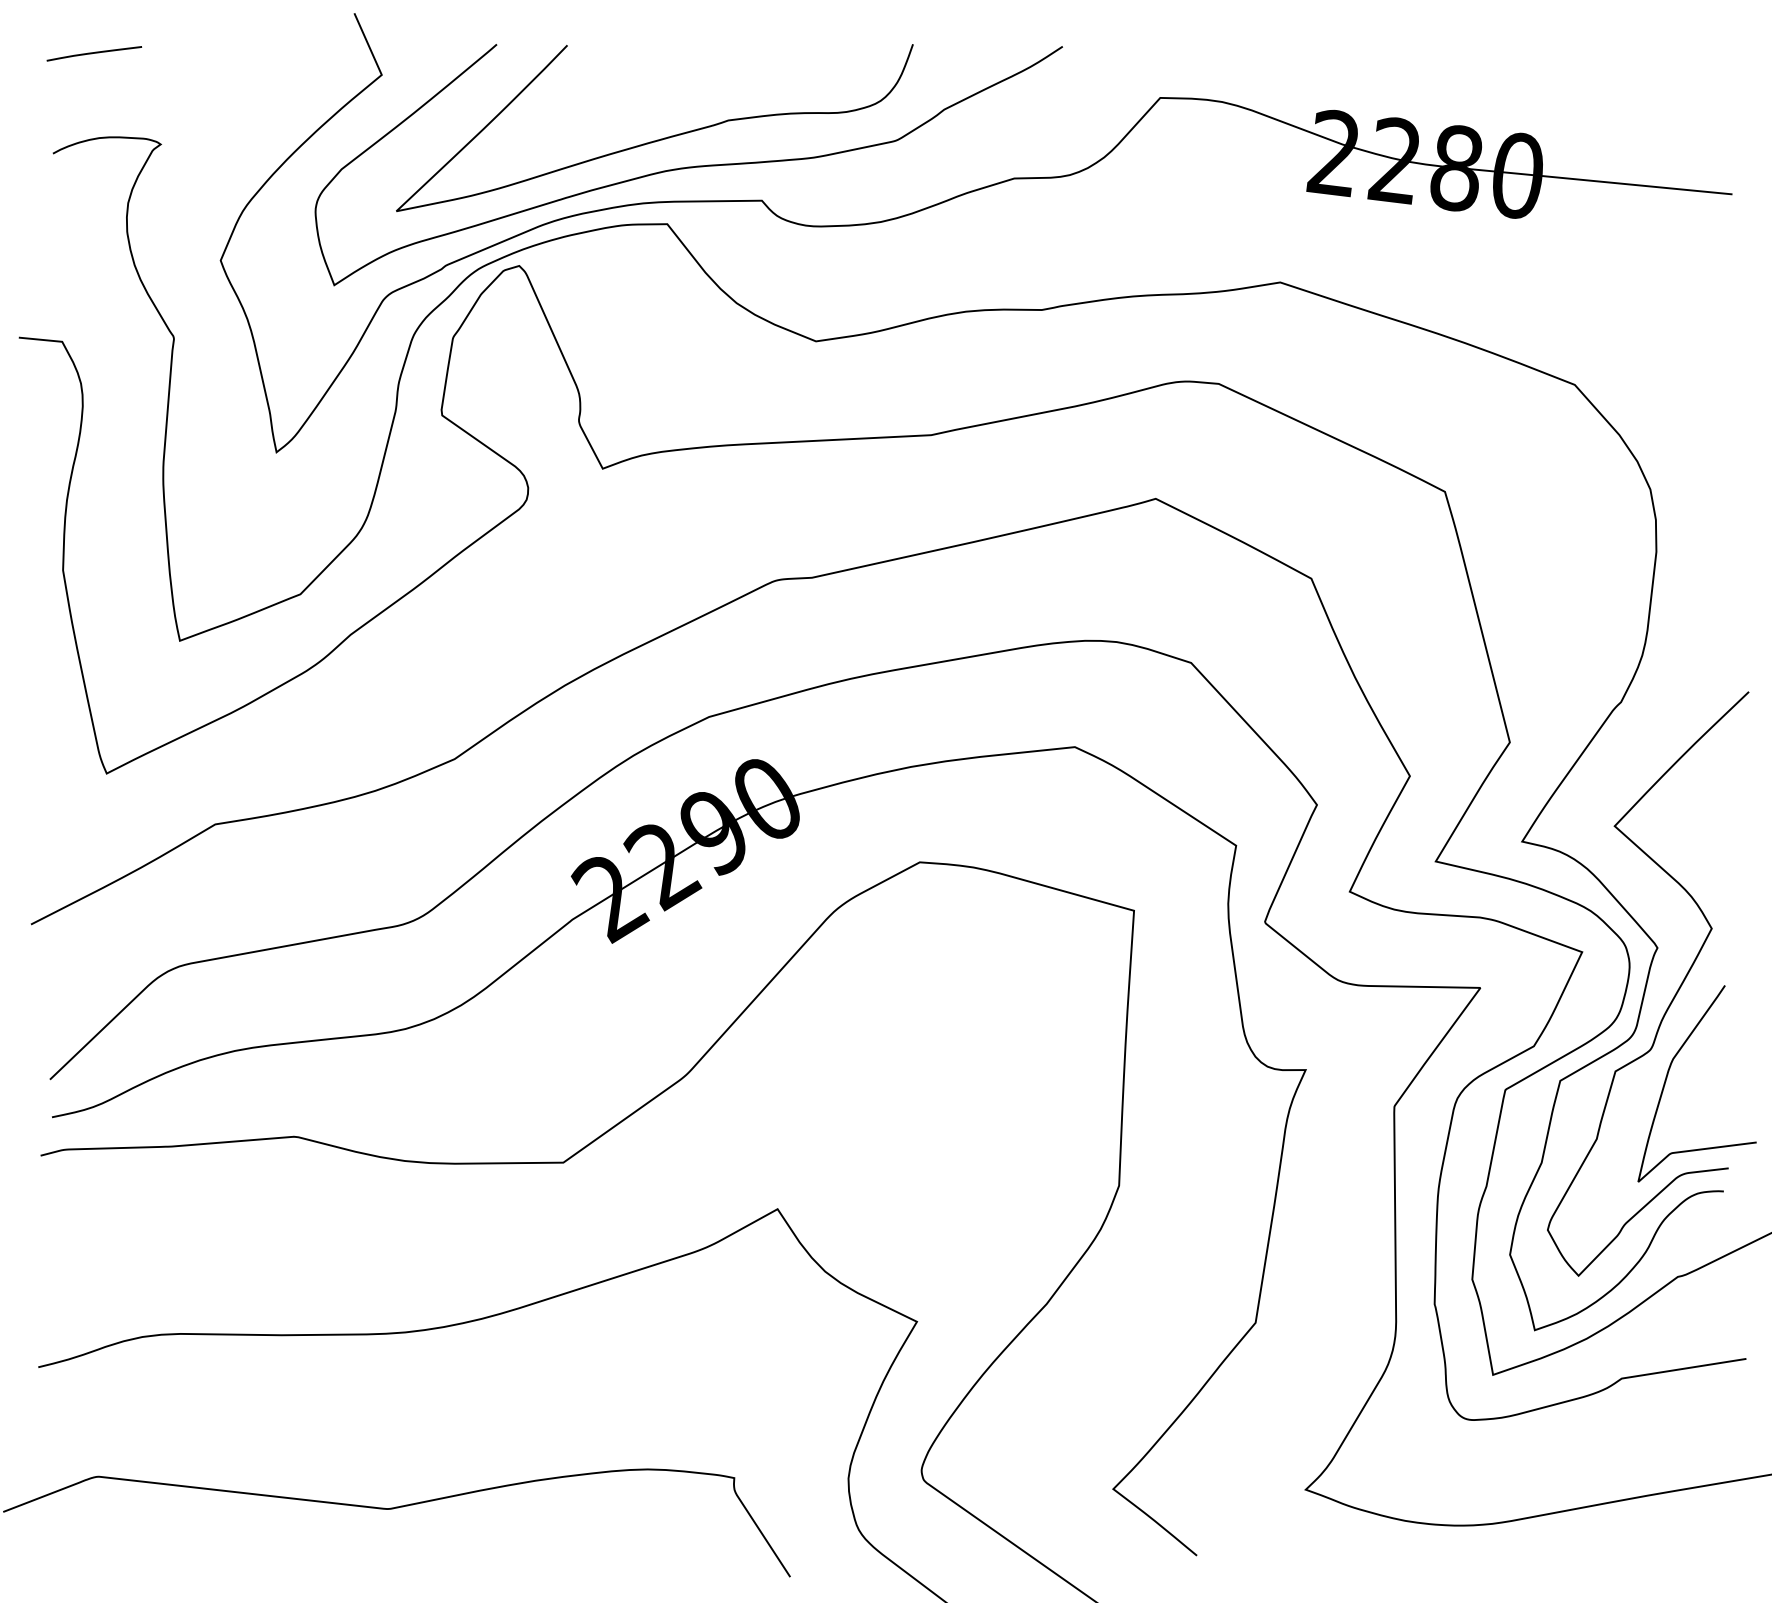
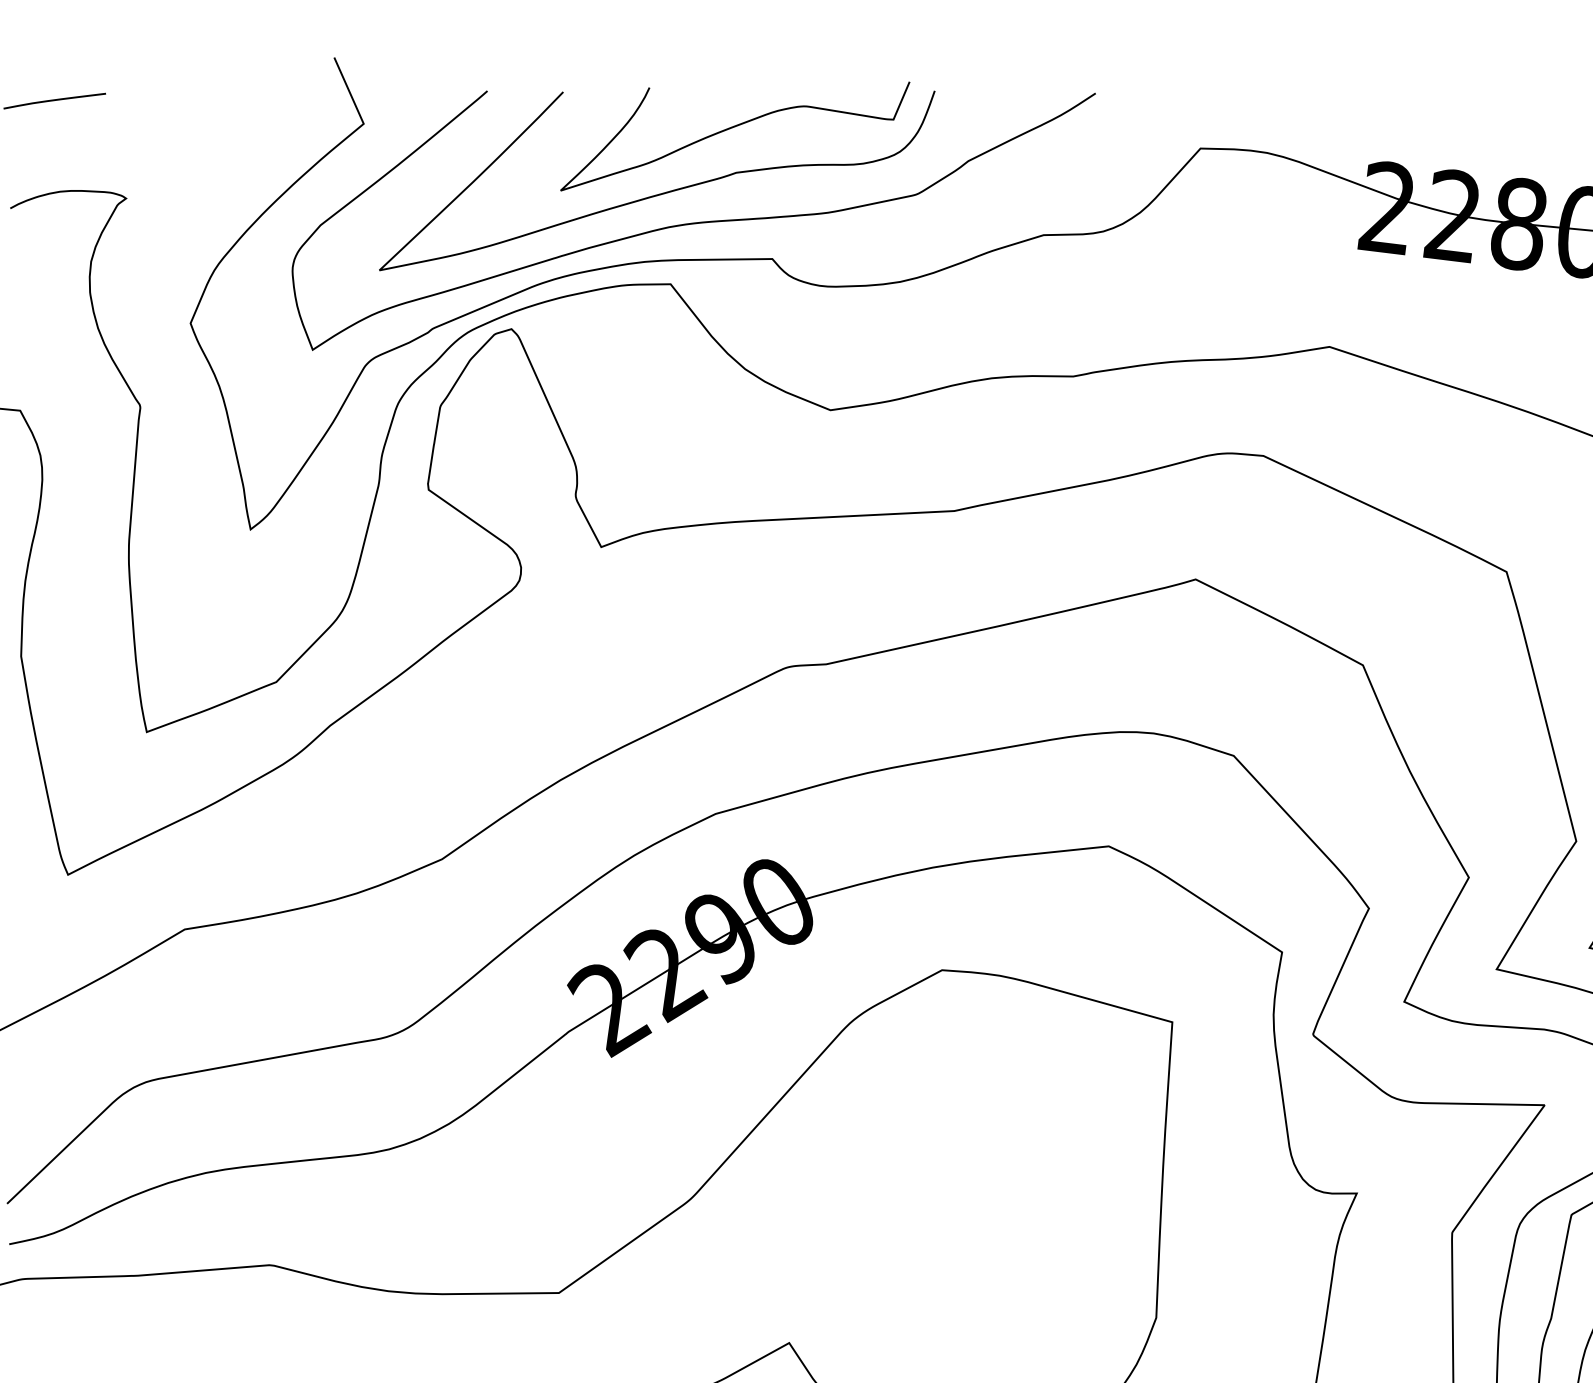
curve: (724, 79) -> (732, 128), added

